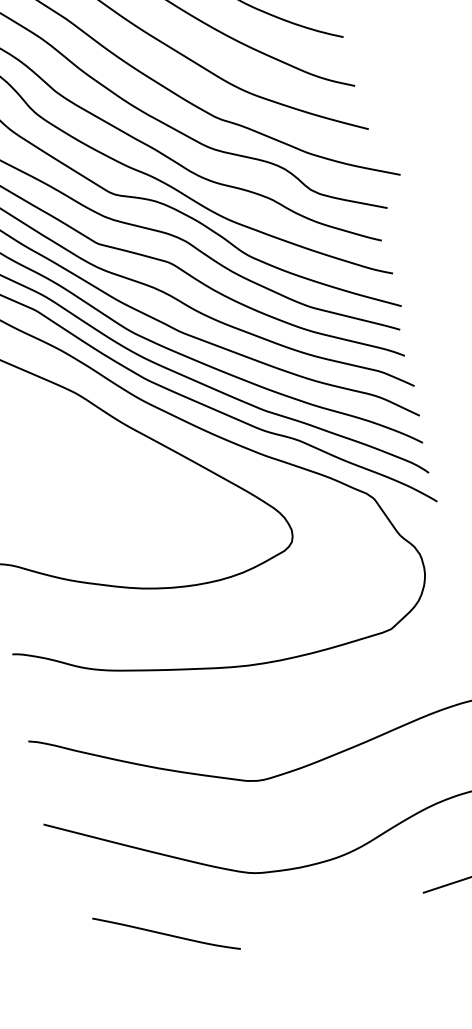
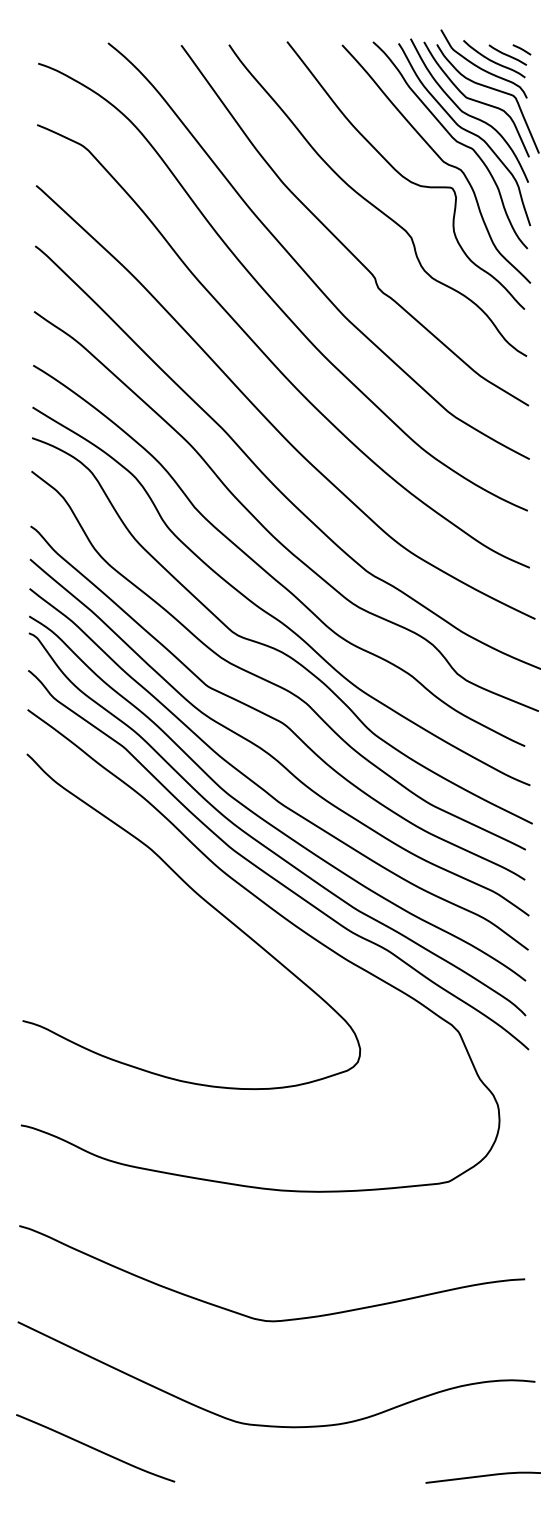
curve: (166, 933) -> (95, 1448), moved

